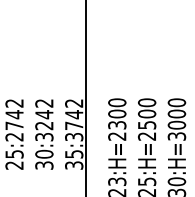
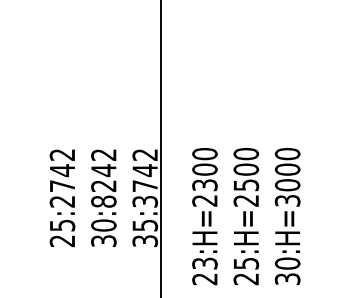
text: (44, 136) -> (103, 201), 30:3242 -> 30:8242

